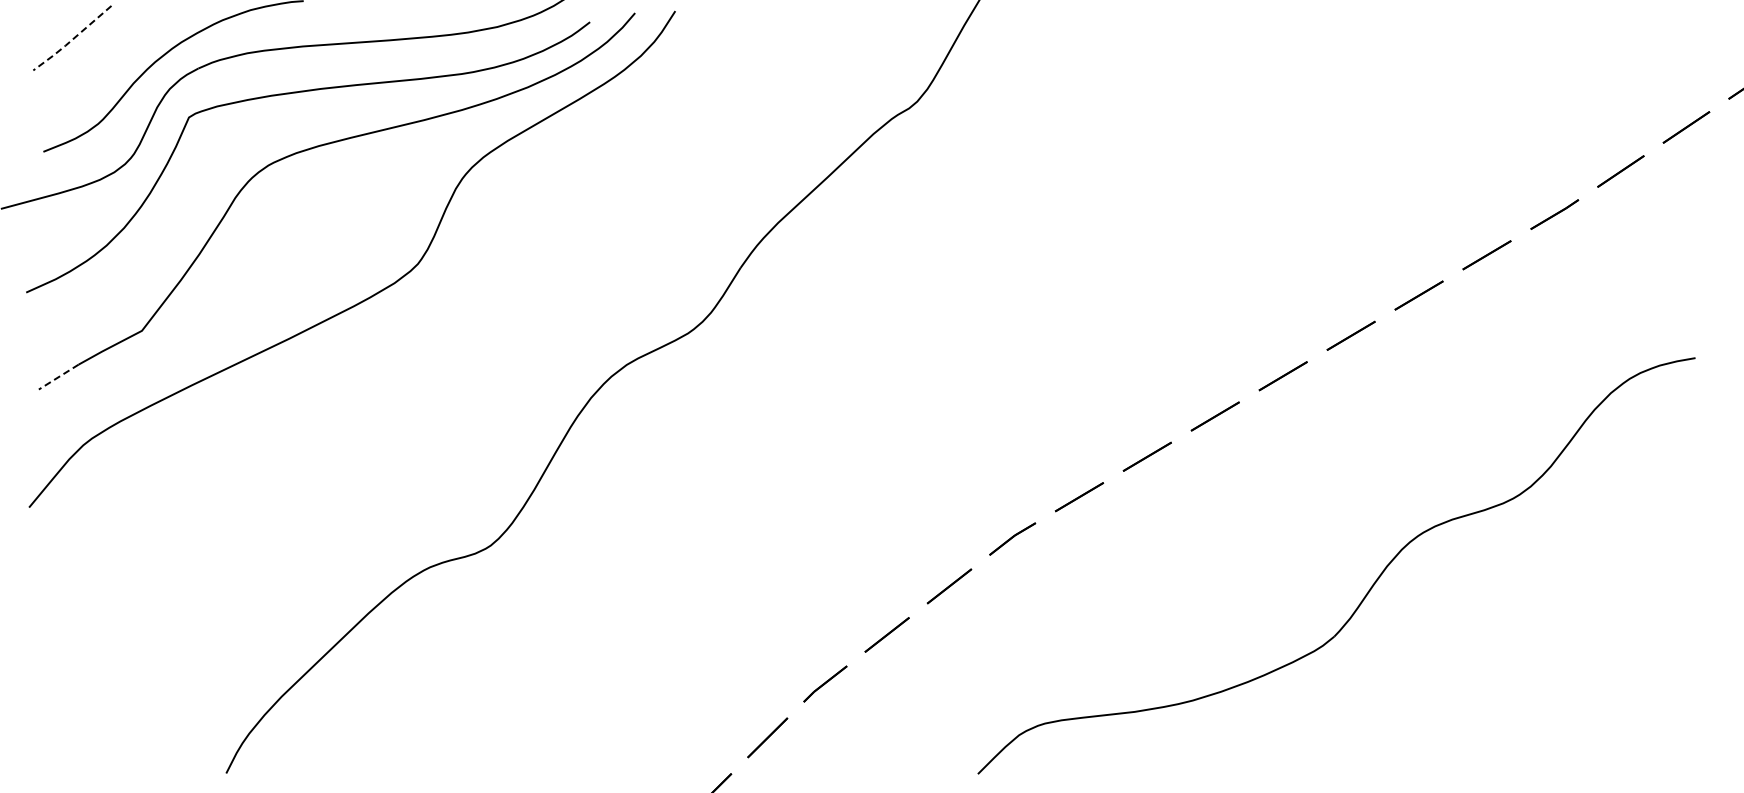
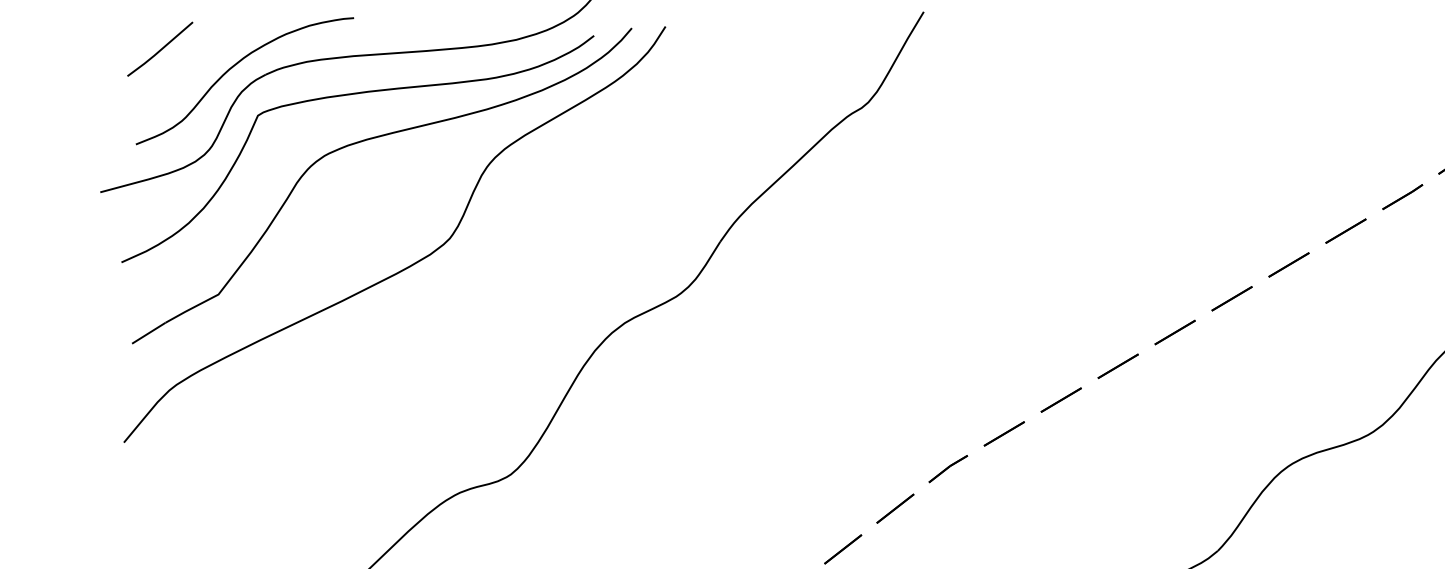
line: (71, 40) -> (159, 51), dashed -> solid
line: (58, 377) -> (148, 333), dashed -> solid

